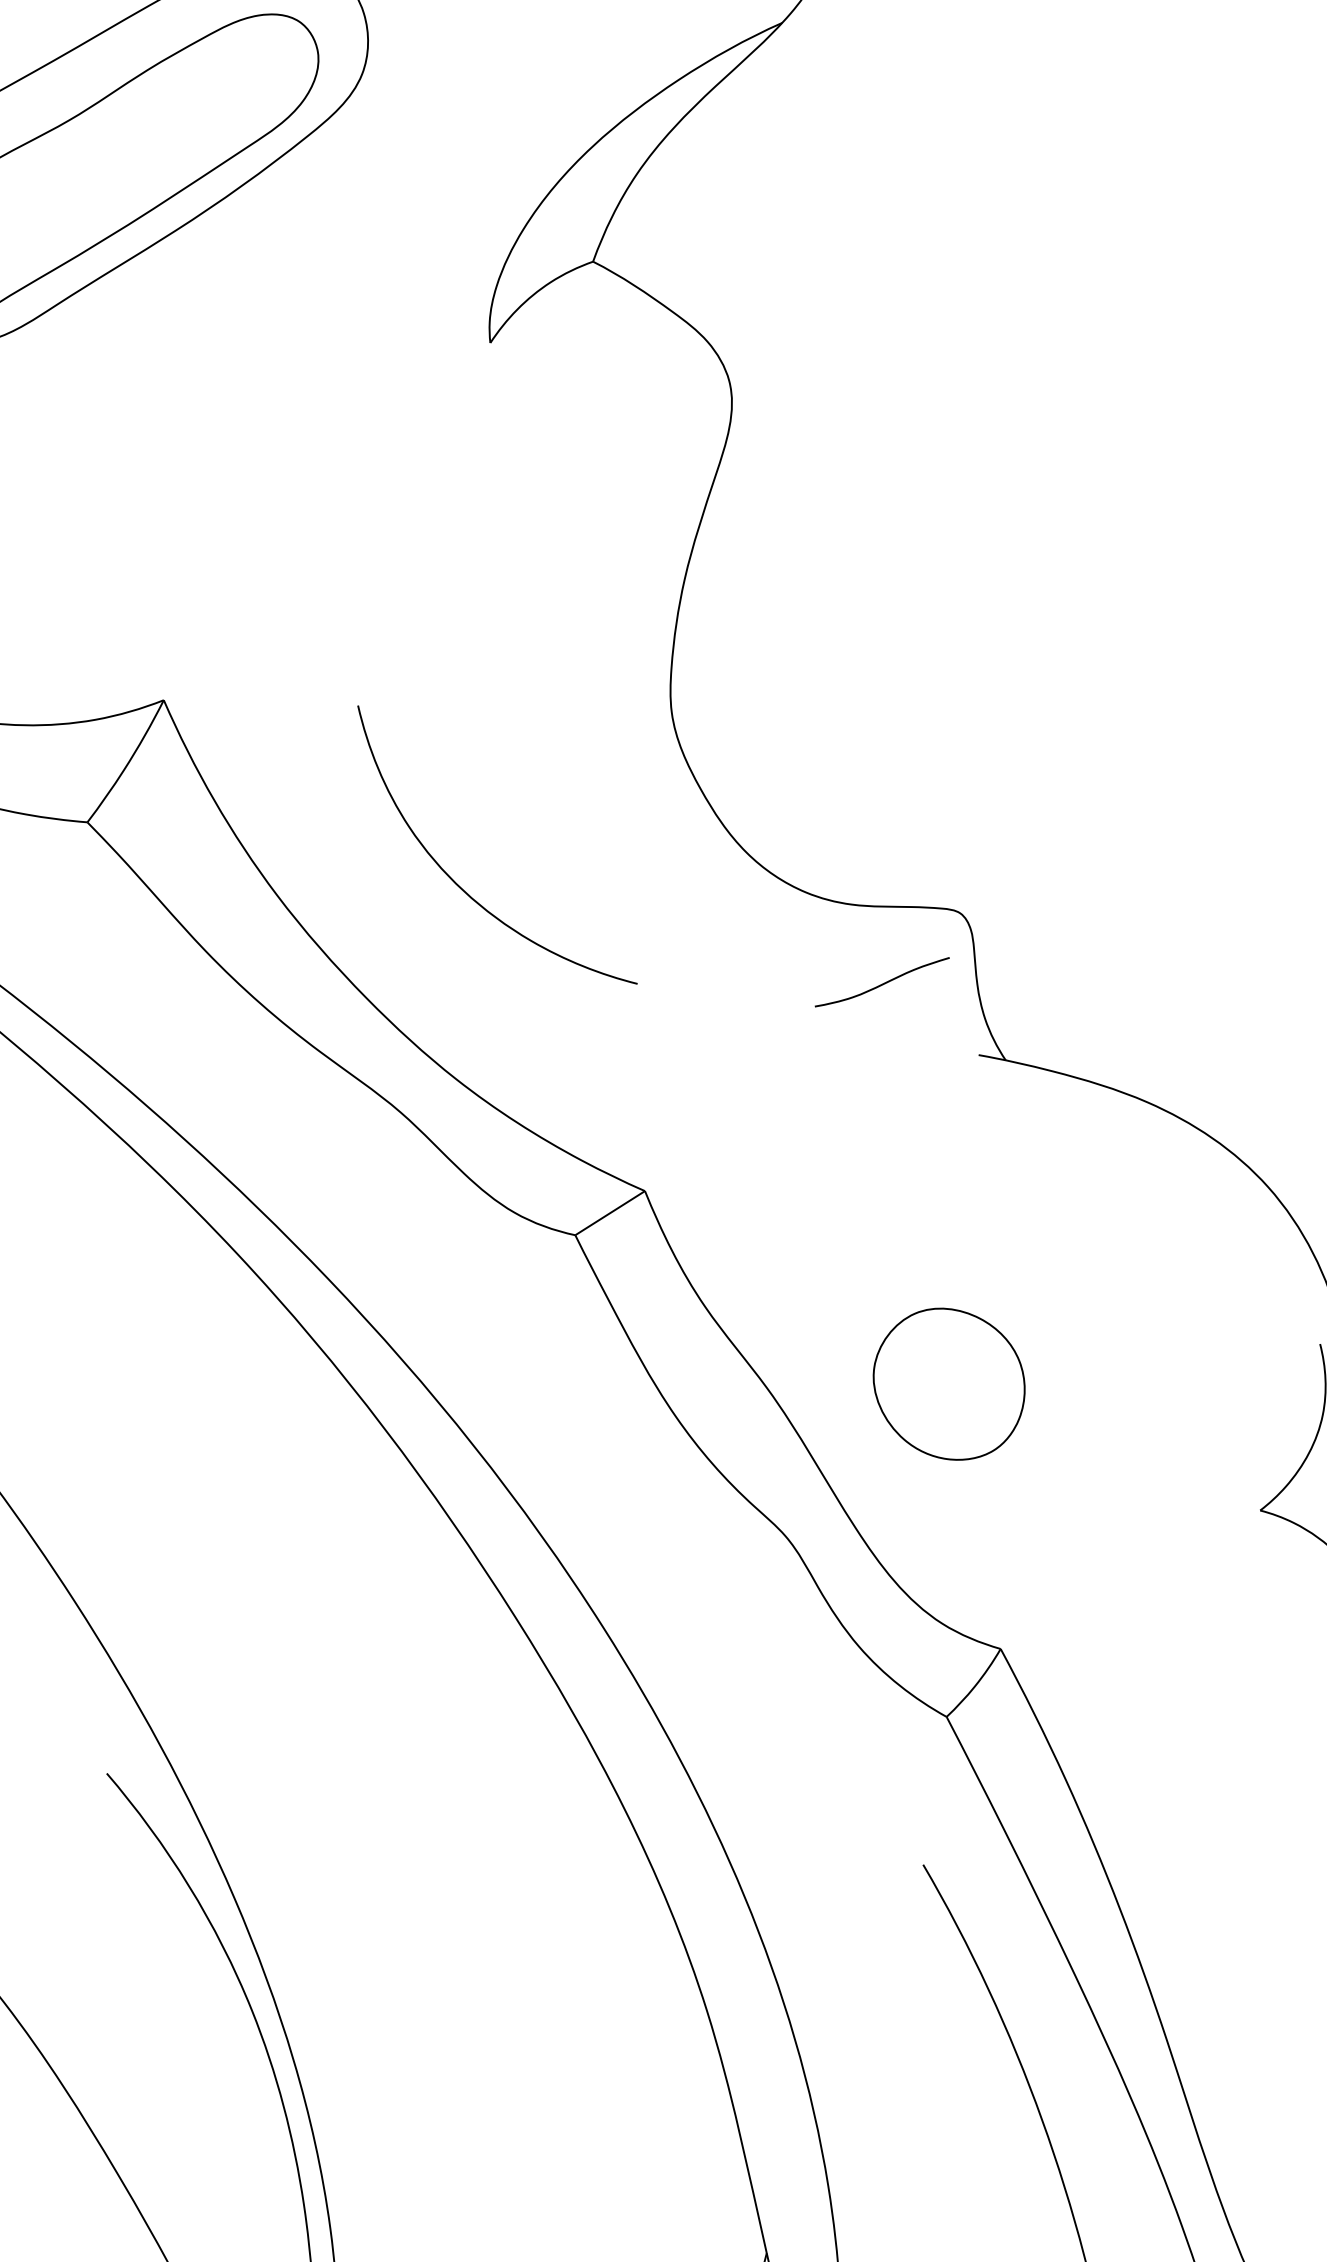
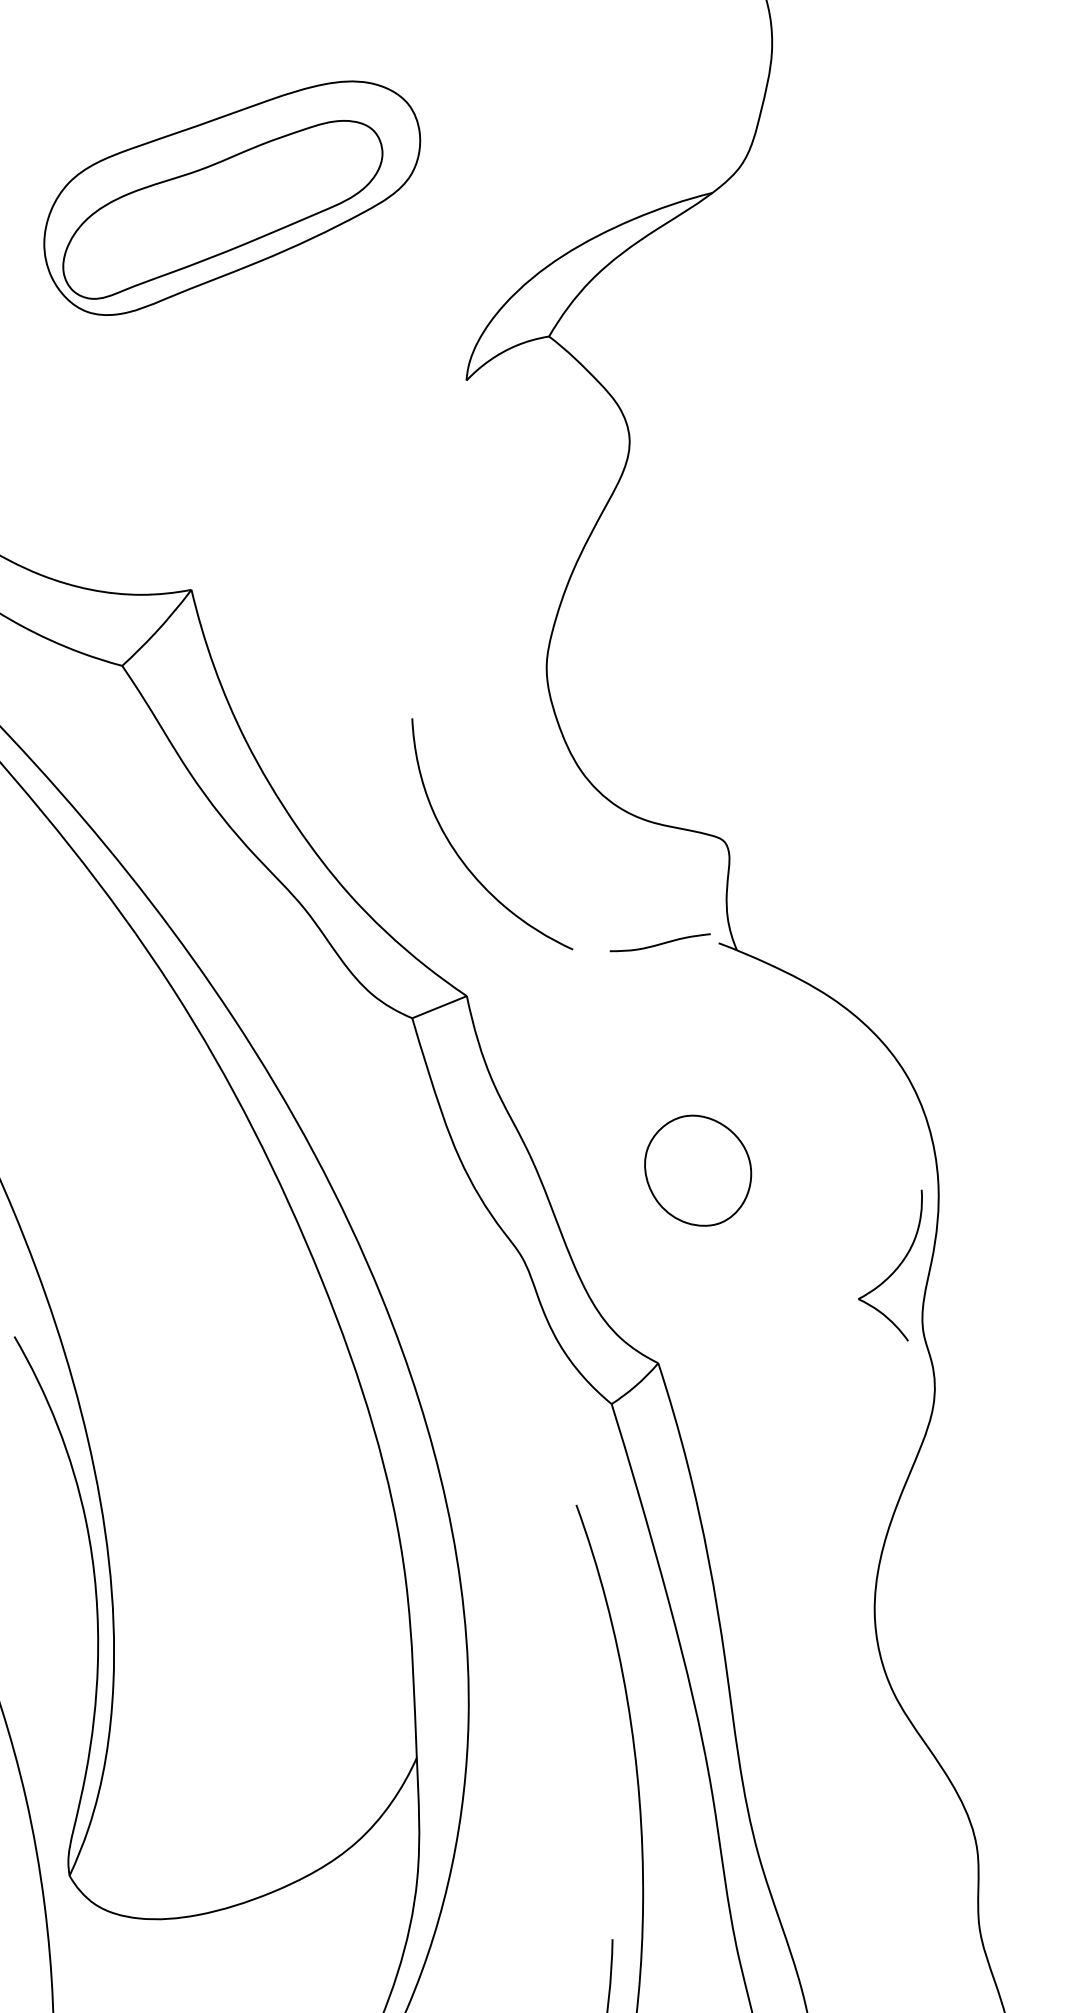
curve: (462, 887) -> (462, 859), moved
curve: (881, 983) -> (659, 943), moved
part: (949, 1383) -> (698, 1170), moved

